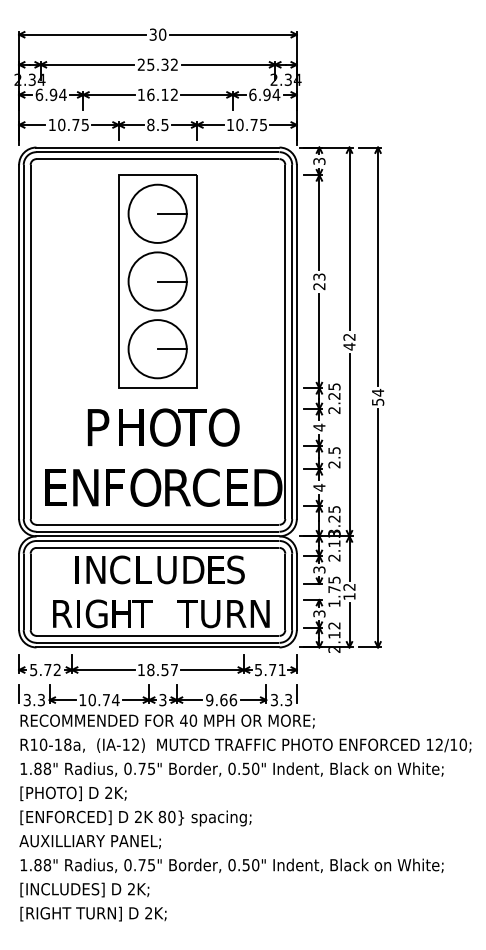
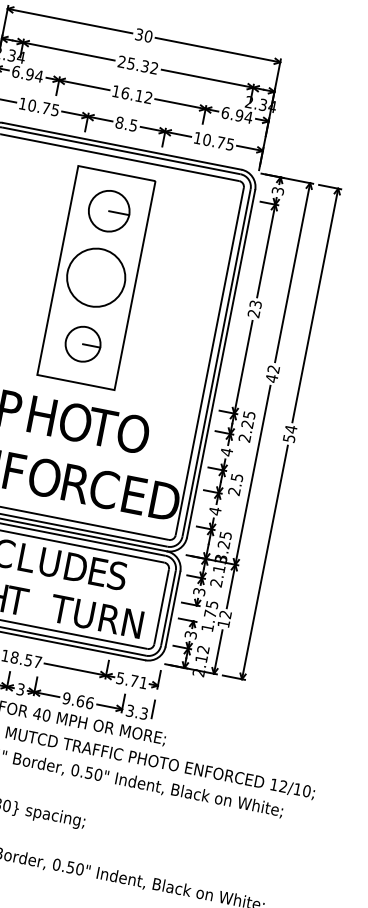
part: (157, 213) -> (109, 210), size x0.7
line: (171, 281) -> (109, 280), removed
part: (157, 349) -> (82, 344), size x0.6

